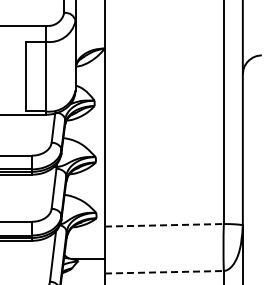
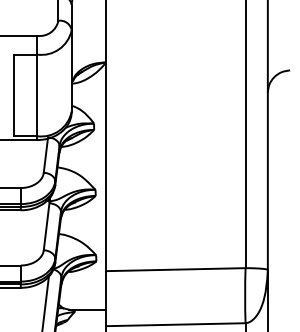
line: (164, 225) -> (176, 269), dashed -> solid
line: (164, 272) -> (176, 324), dashed -> solid

